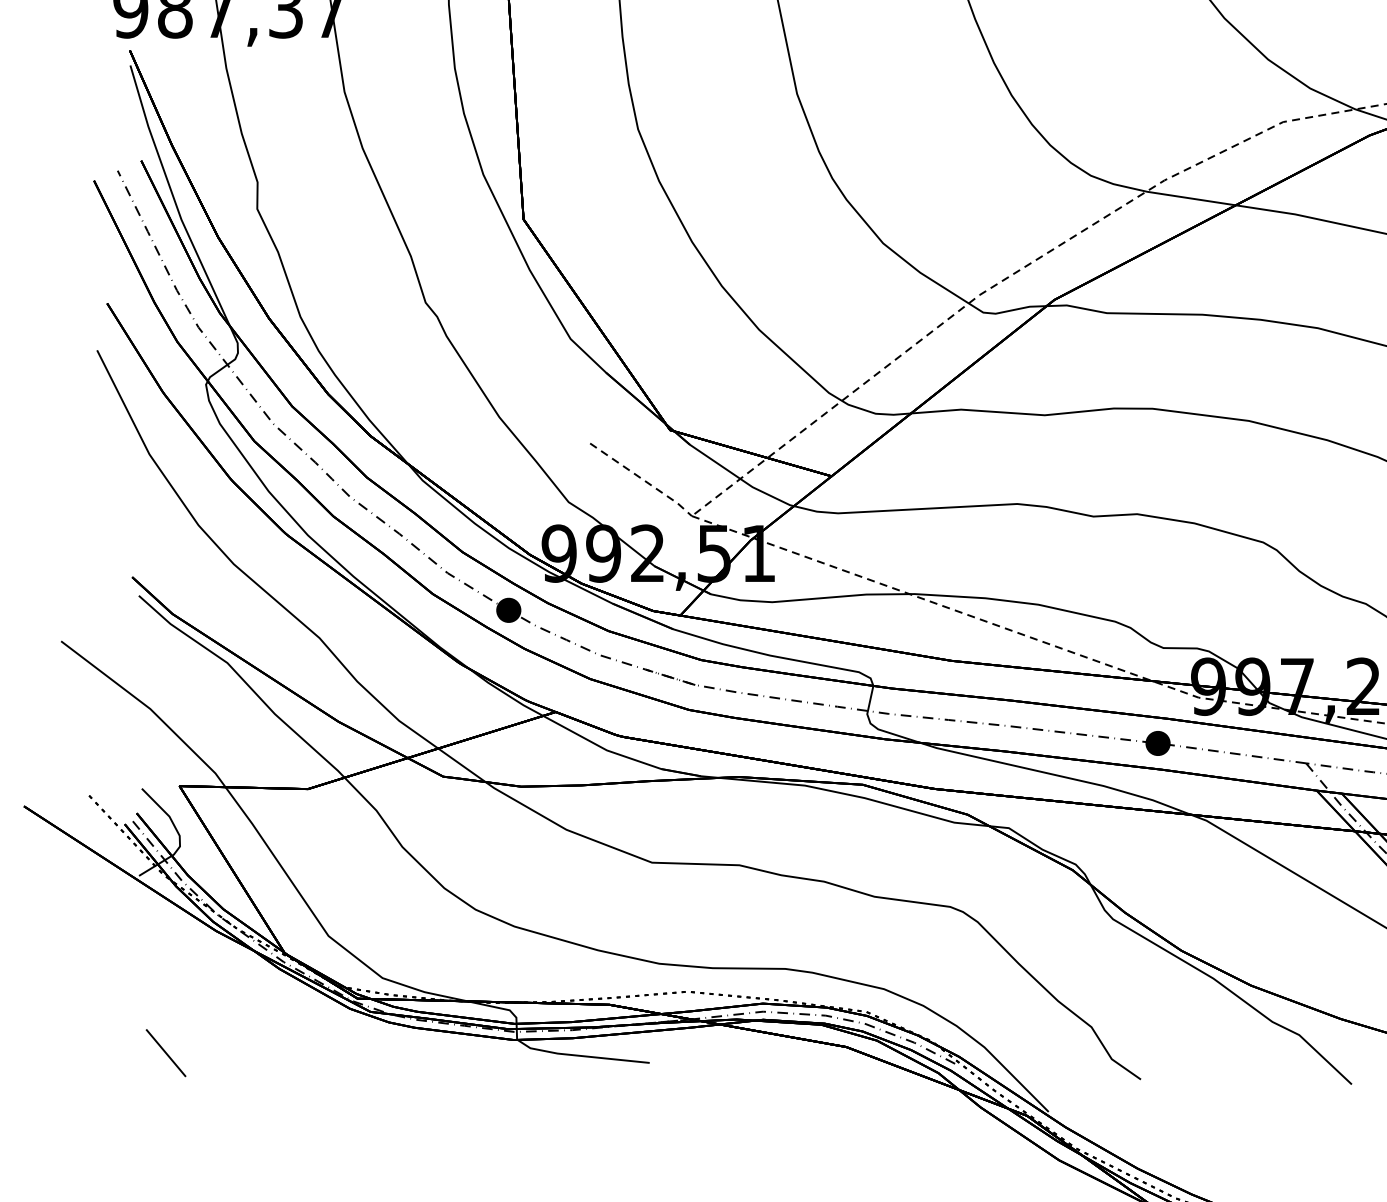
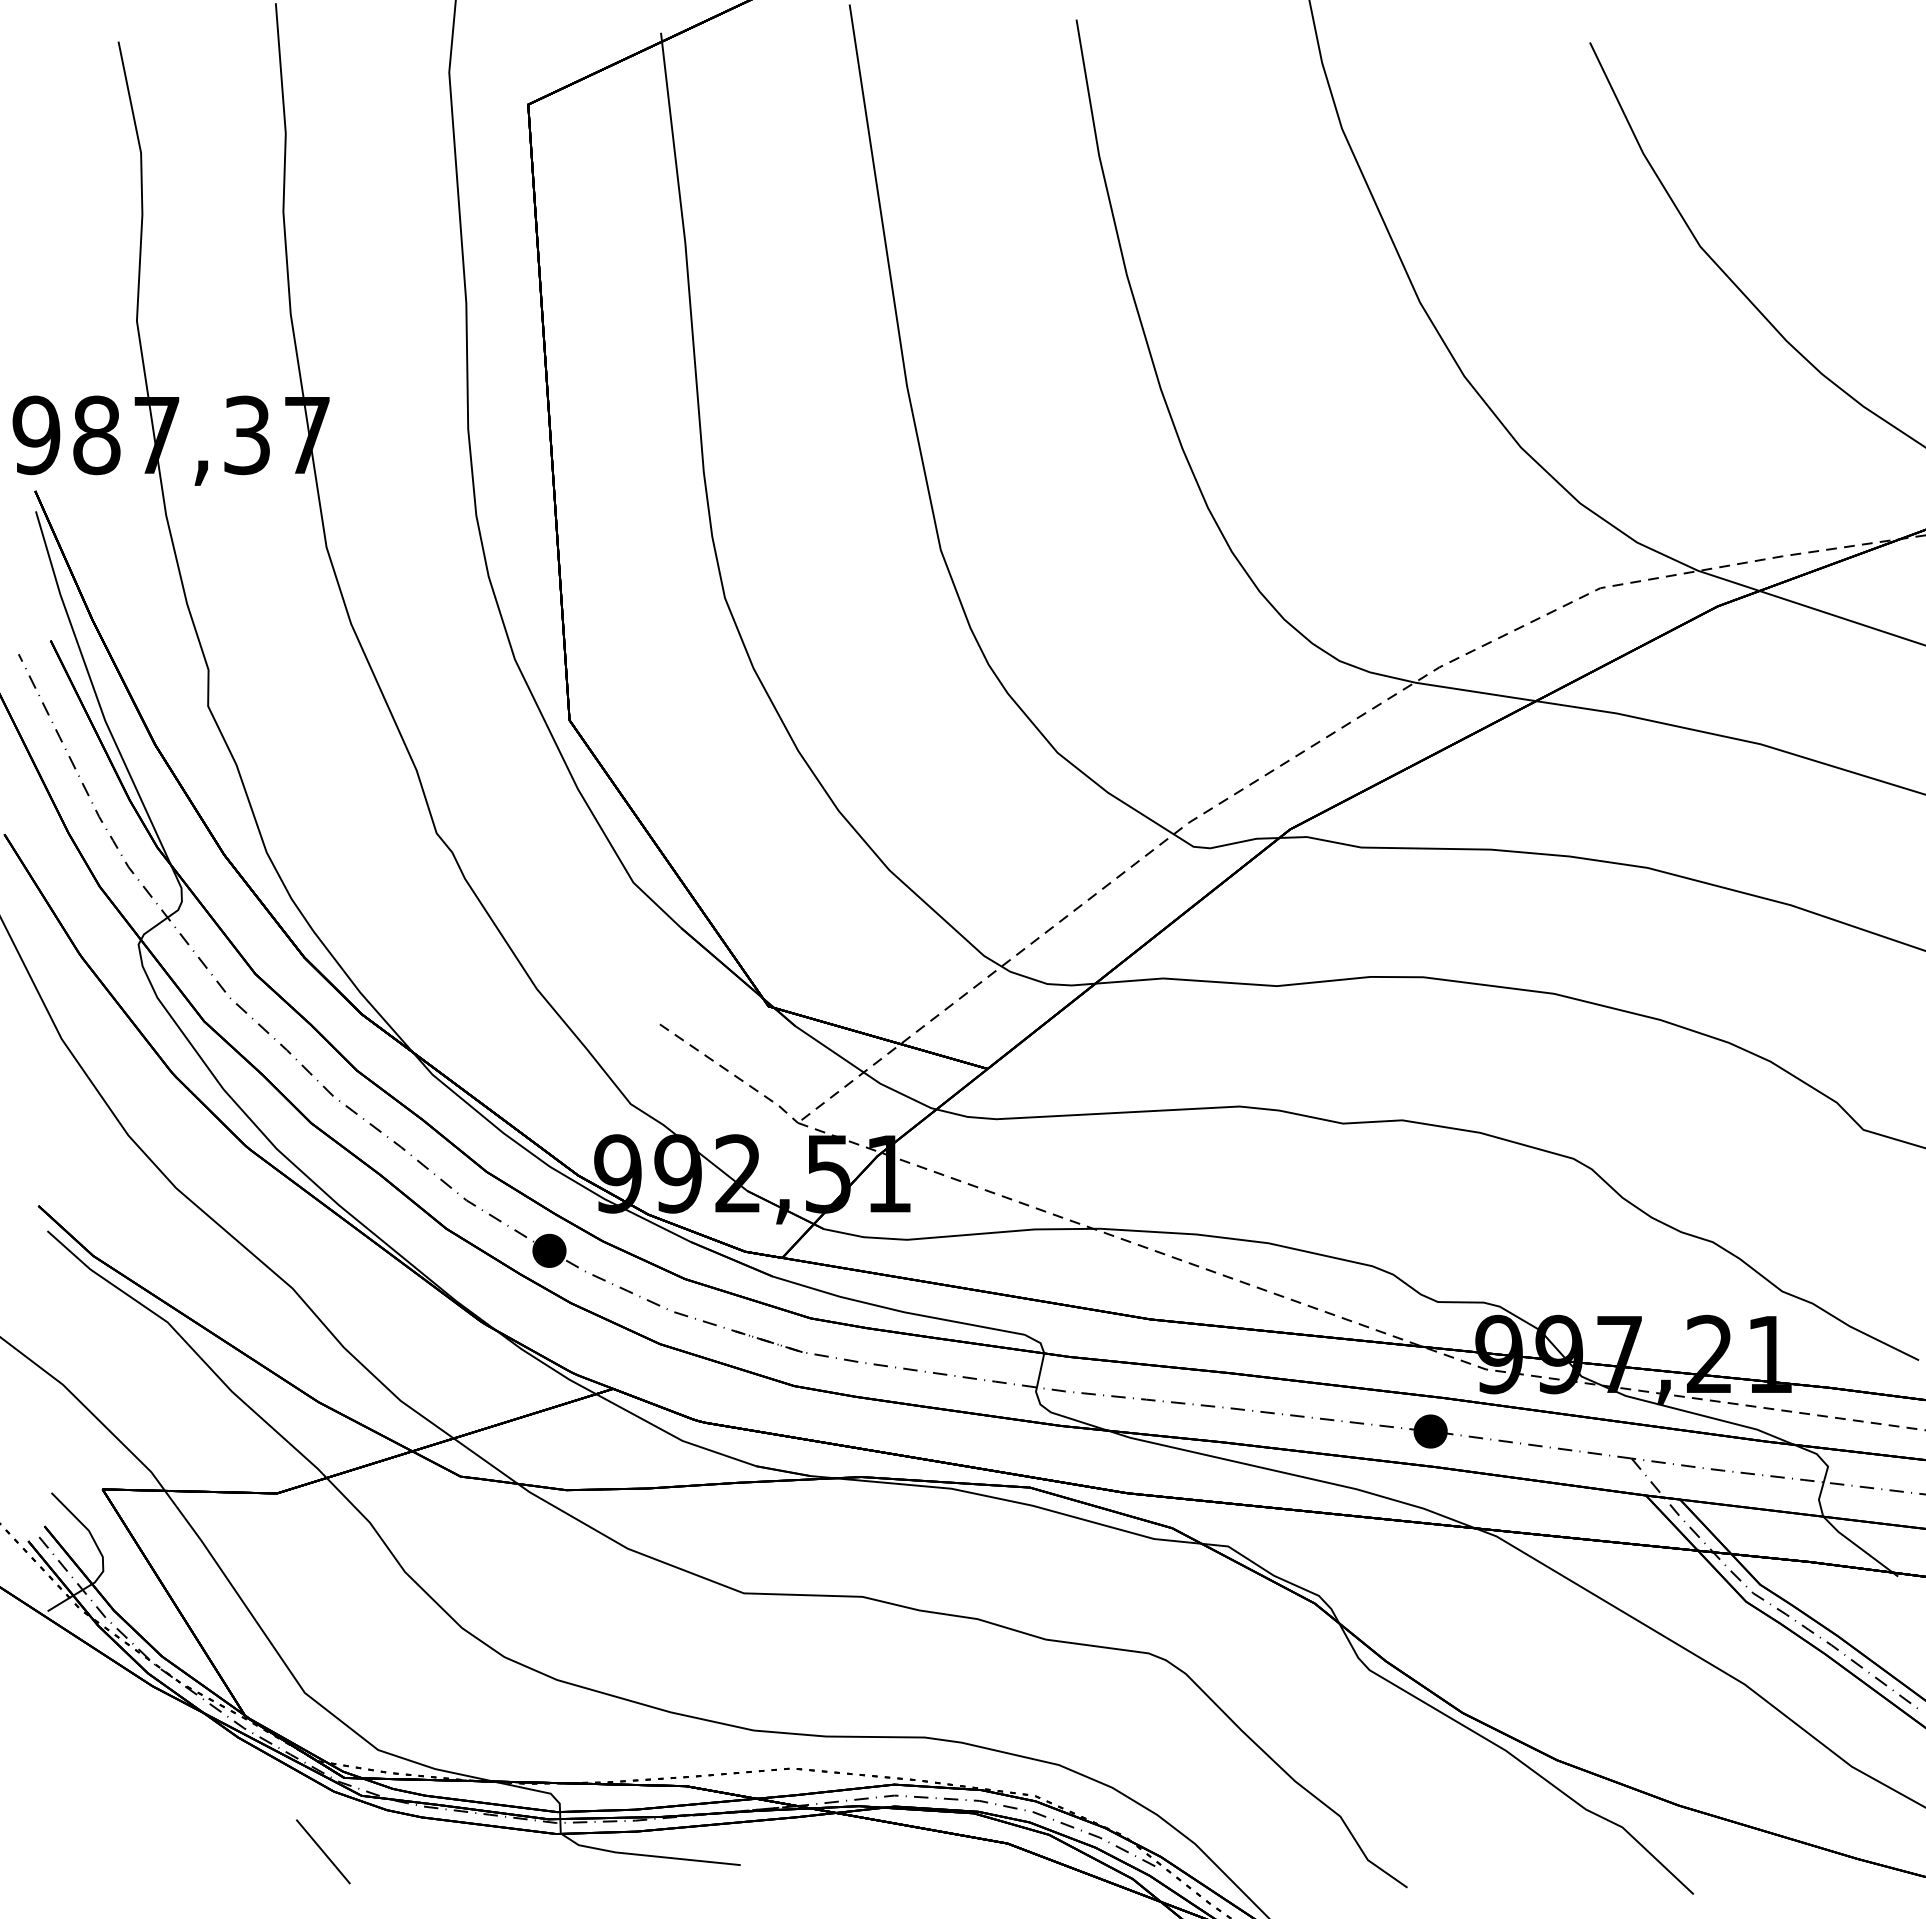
line: (166, 1052) -> (323, 1851), moved

